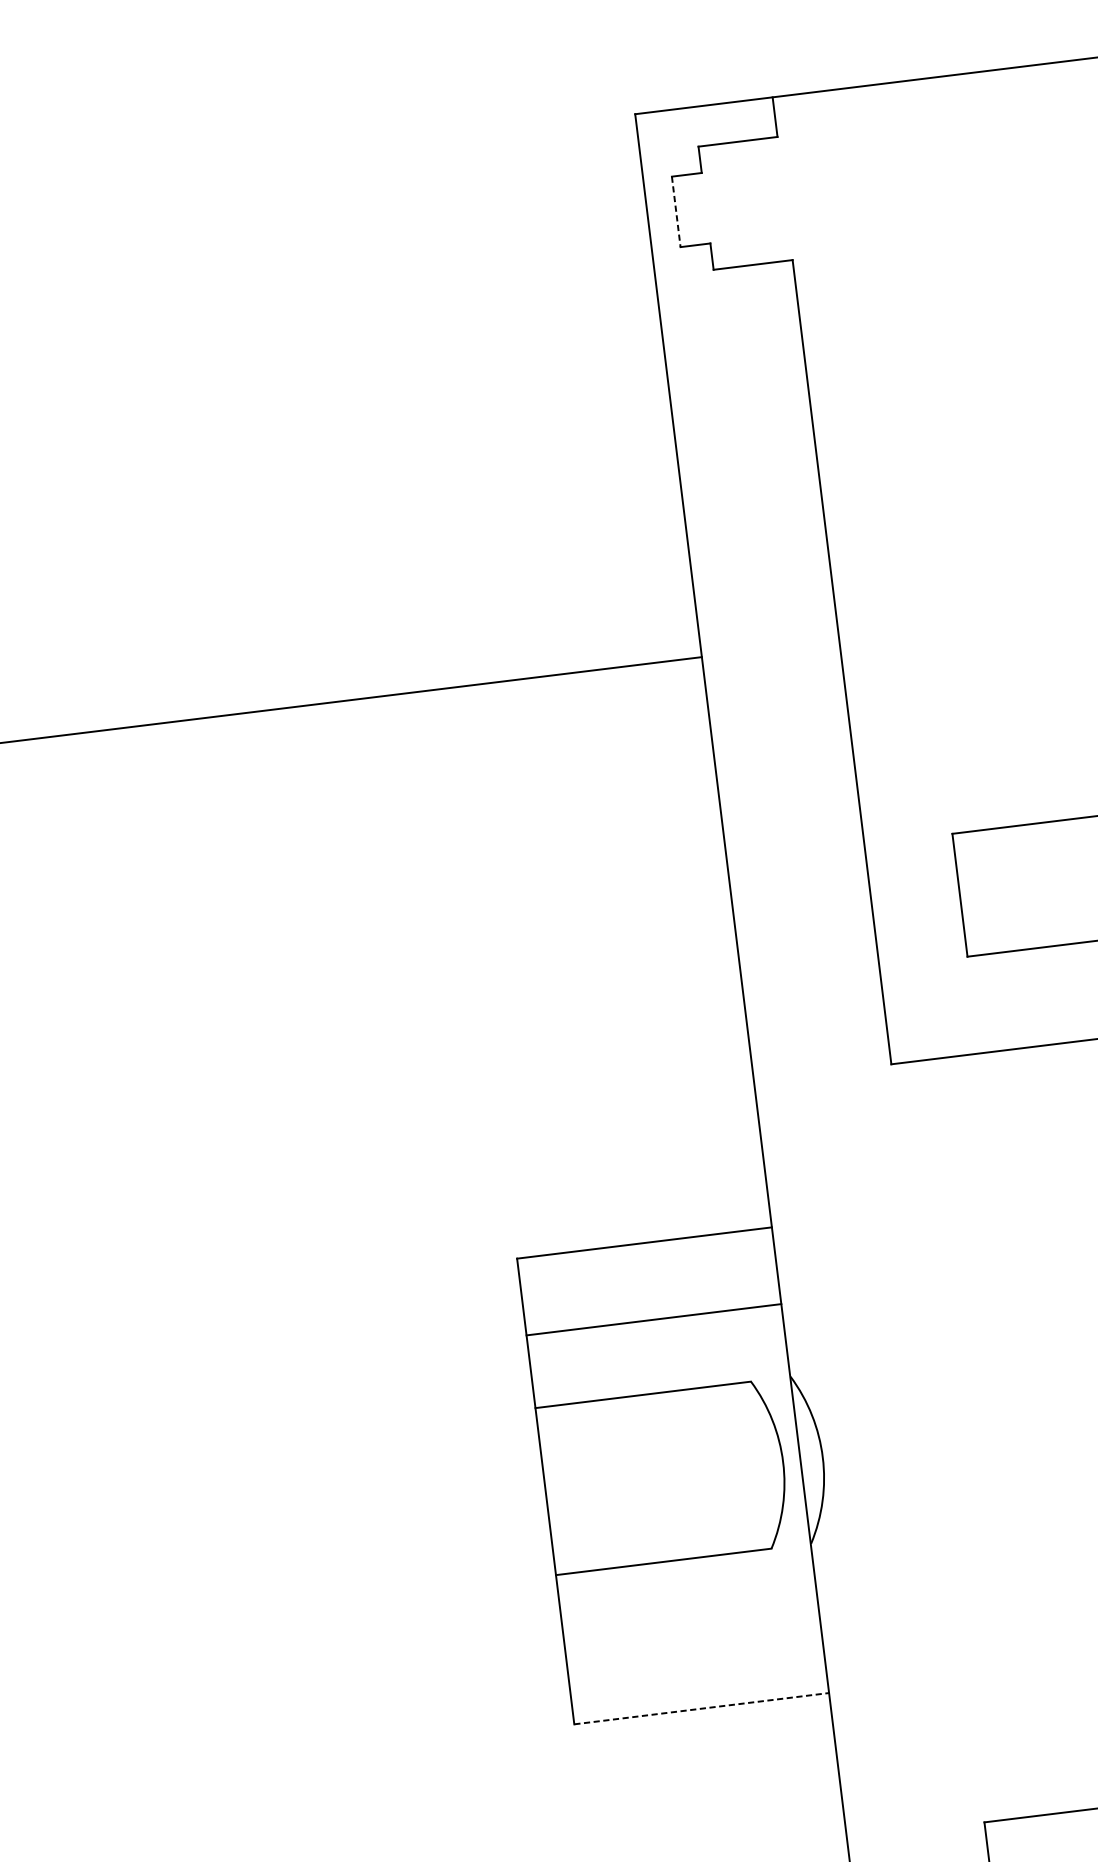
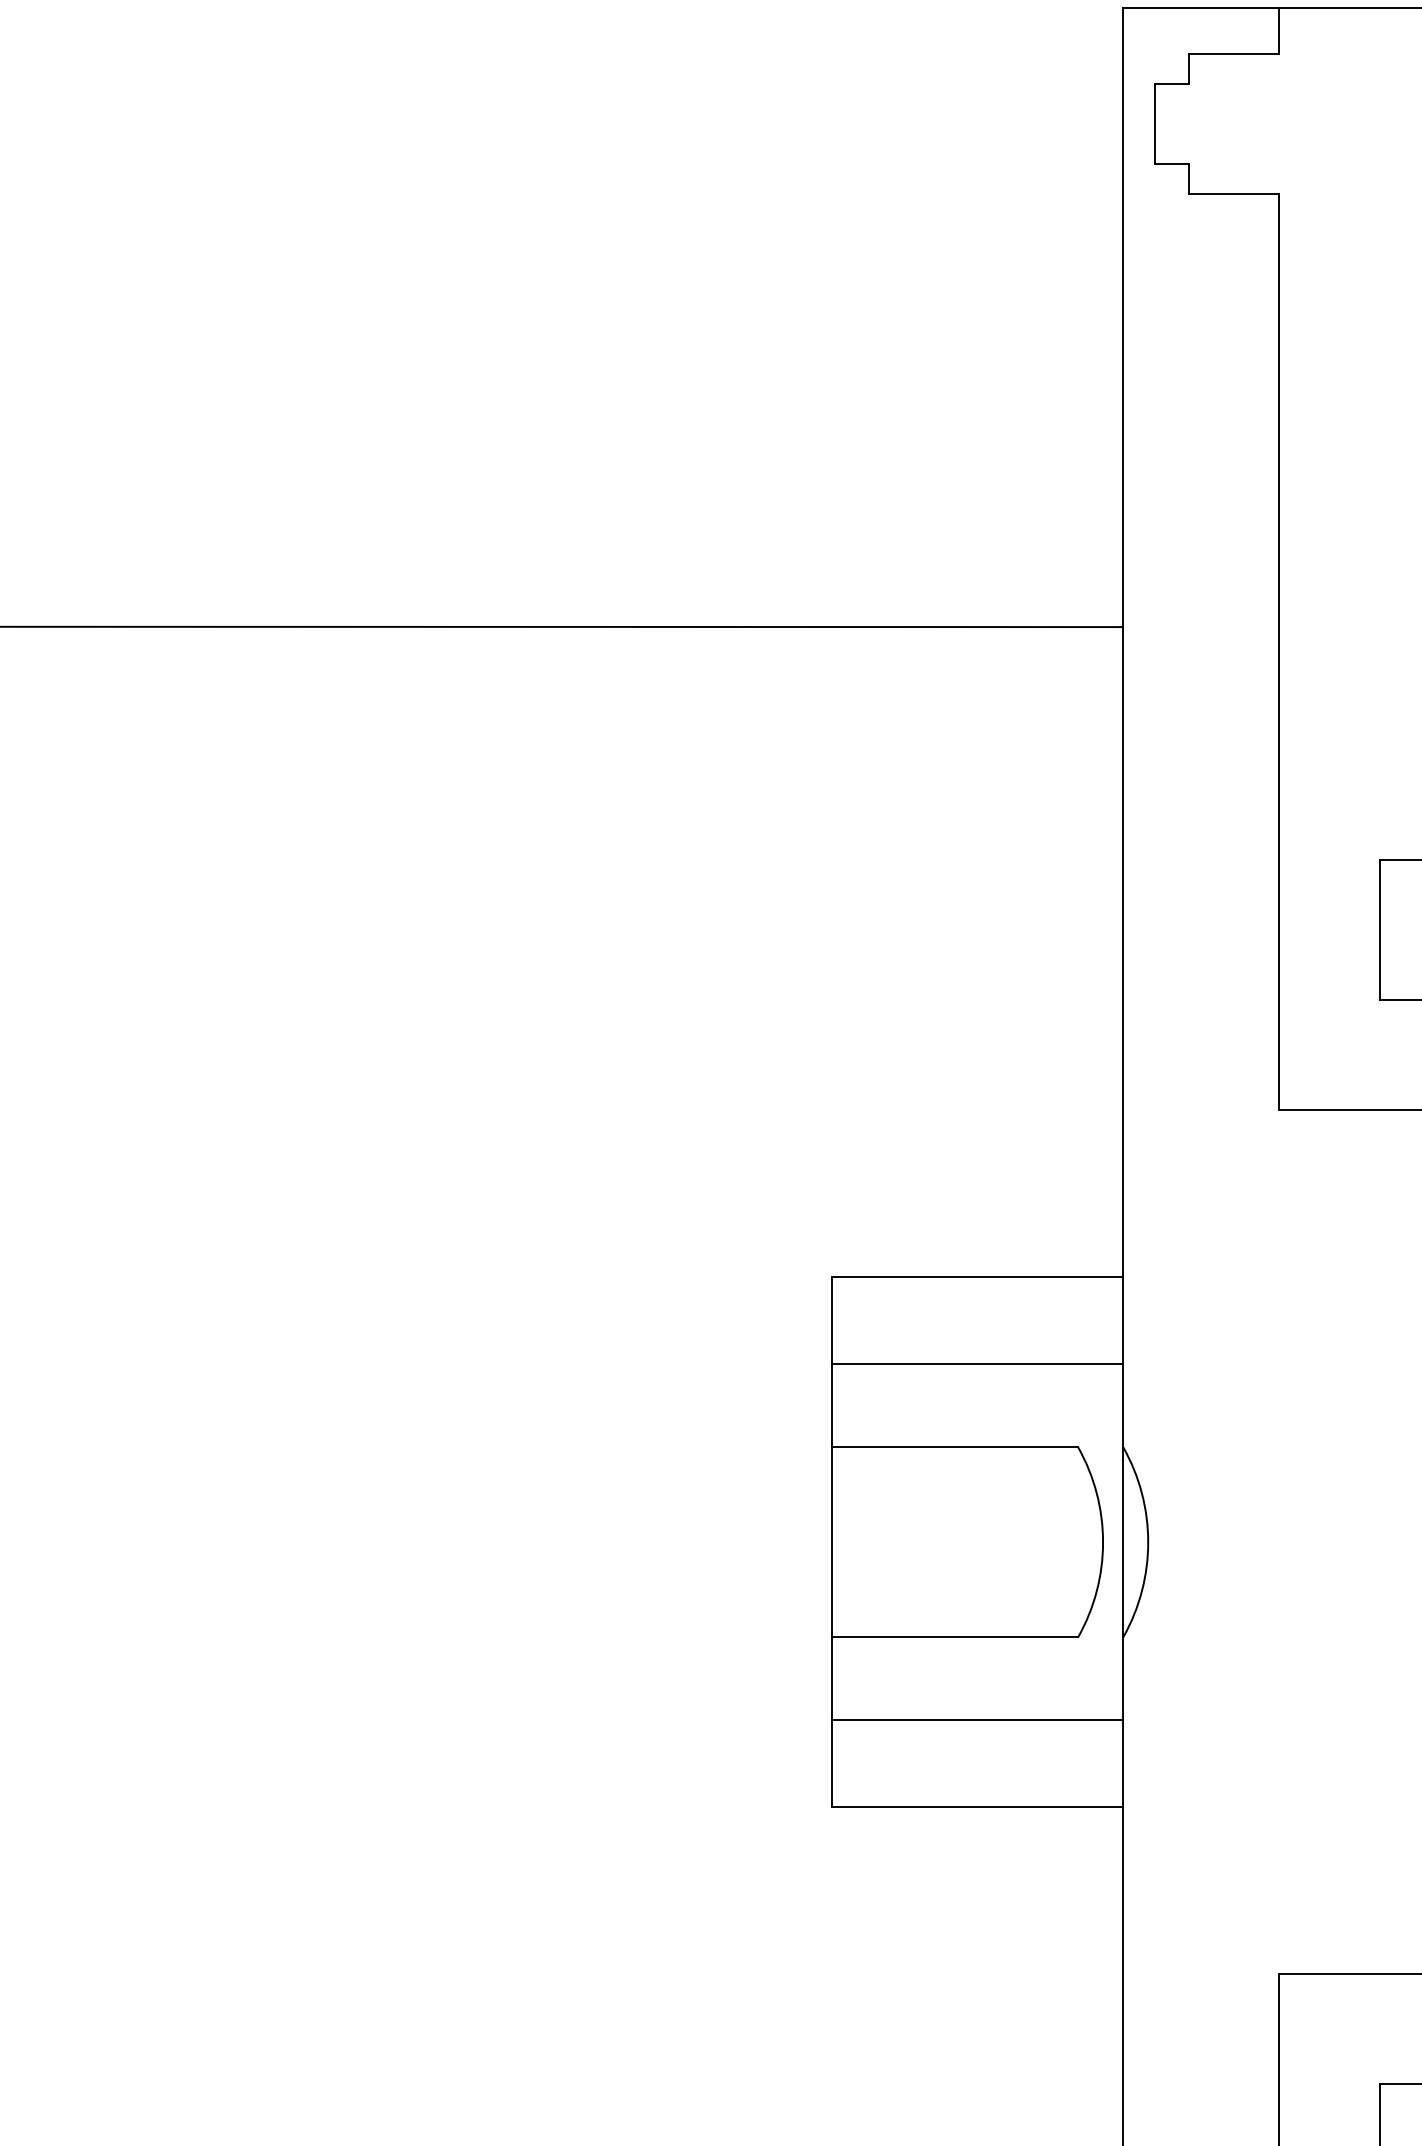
line: (676, 212) -> (1155, 124), dashed -> solid
line: (692, 1632) -> (977, 1720), added
line: (702, 1708) -> (978, 1807), dashed -> solid

